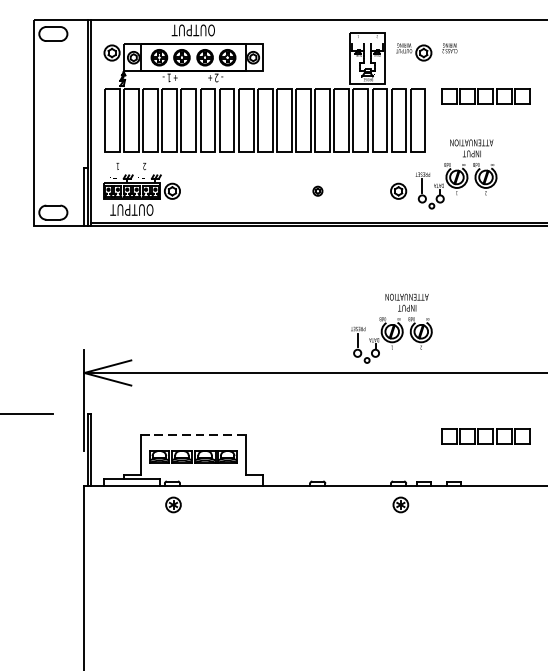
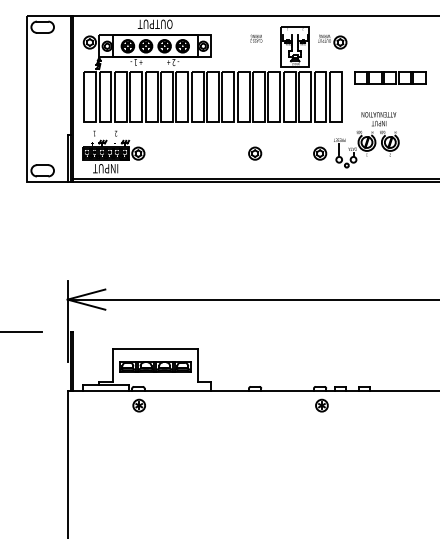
text: (450, 48) -> (256, 38), moved
part: (318, 191) -> (255, 153), size x1.67
text: (131, 209) -> (105, 168), OUTPUT -> INPUT
part: (391, 329) -> (314, 264), removed
line: (193, 435) -> (155, 349), dashed -> solid
part: (486, 436) -> (390, 350), removed

